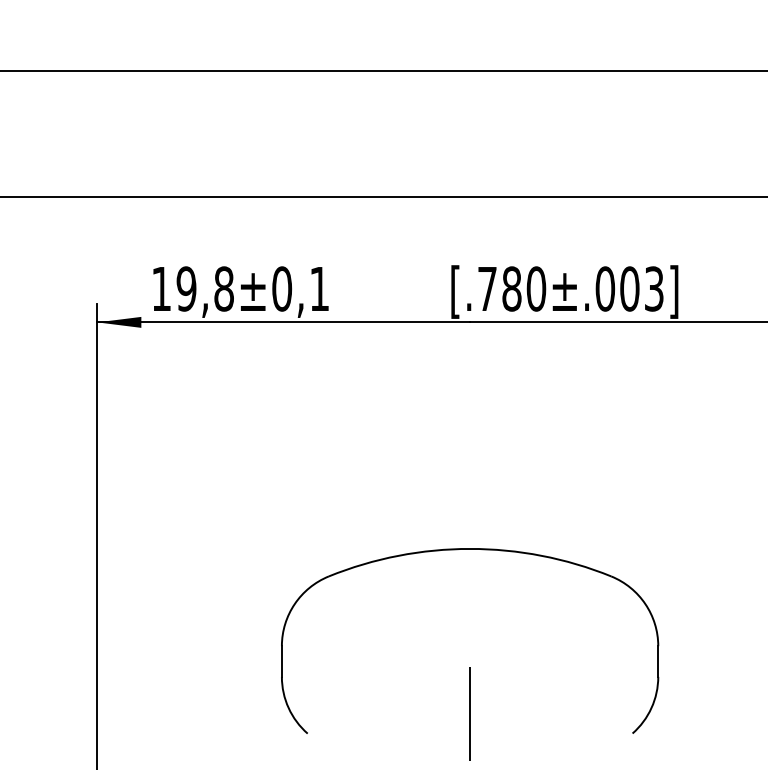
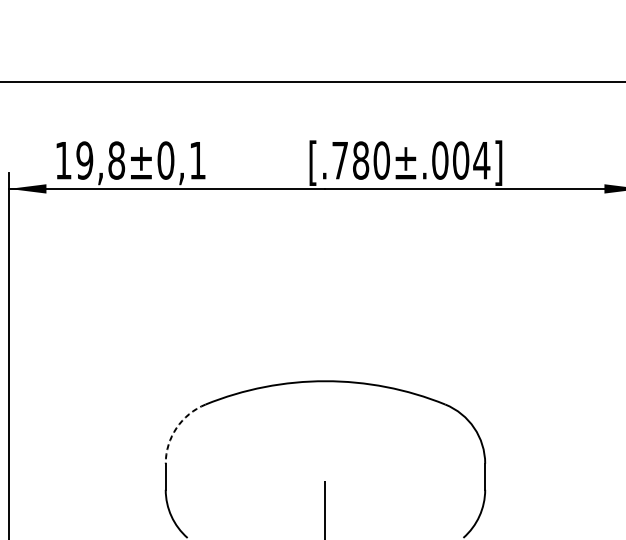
text: (654, 288) -> (482, 160), [.780±.003] -> [.780±.004]
arc: (294, 604) -> (176, 428), solid -> dashed

